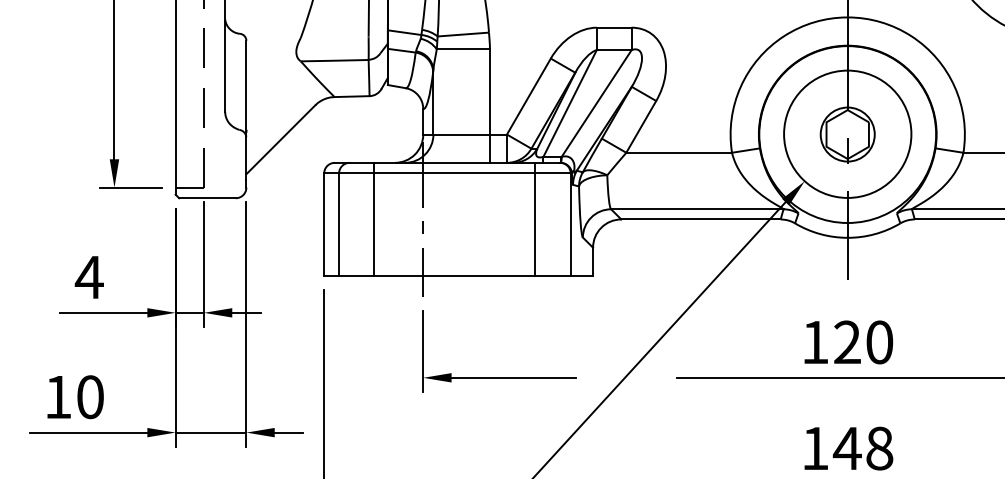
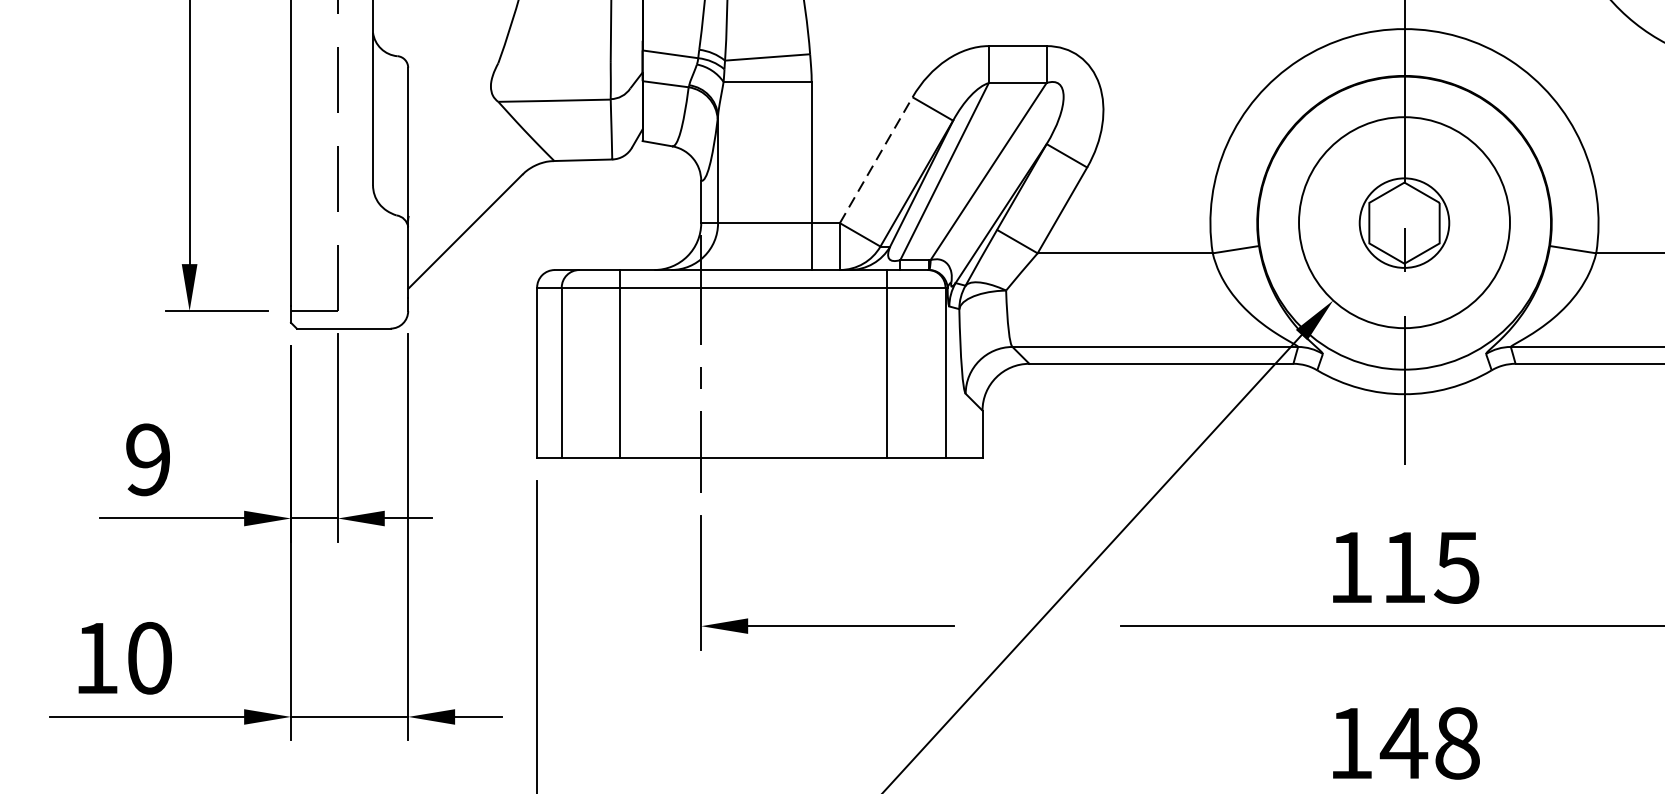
line: (528, 96) -> (875, 160), solid -> dashed
text: (88, 277) -> (146, 459), 4 -> 9
text: (863, 342) -> (1430, 567), 120 -> 115

